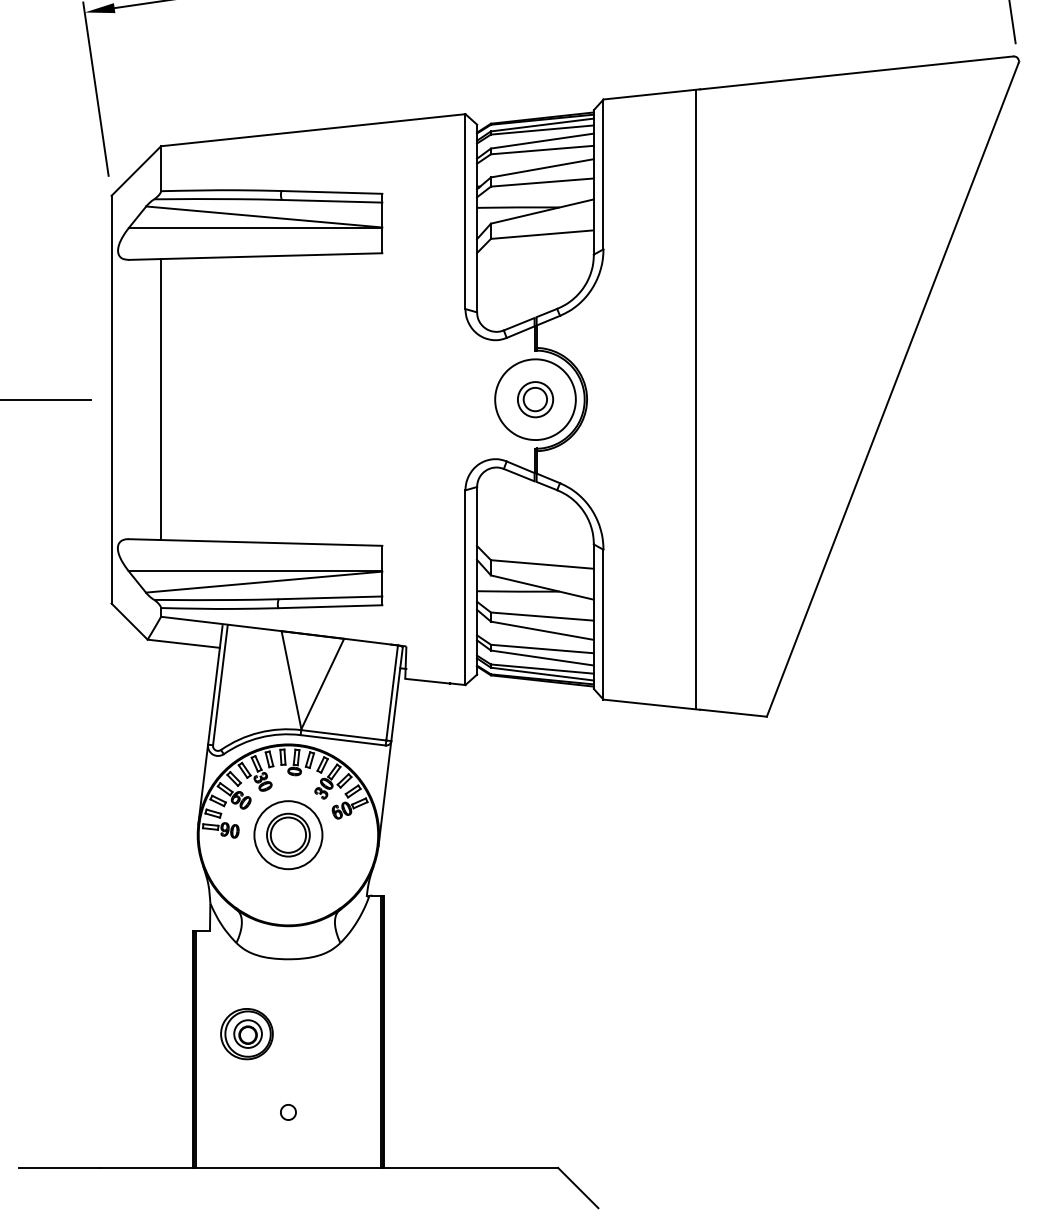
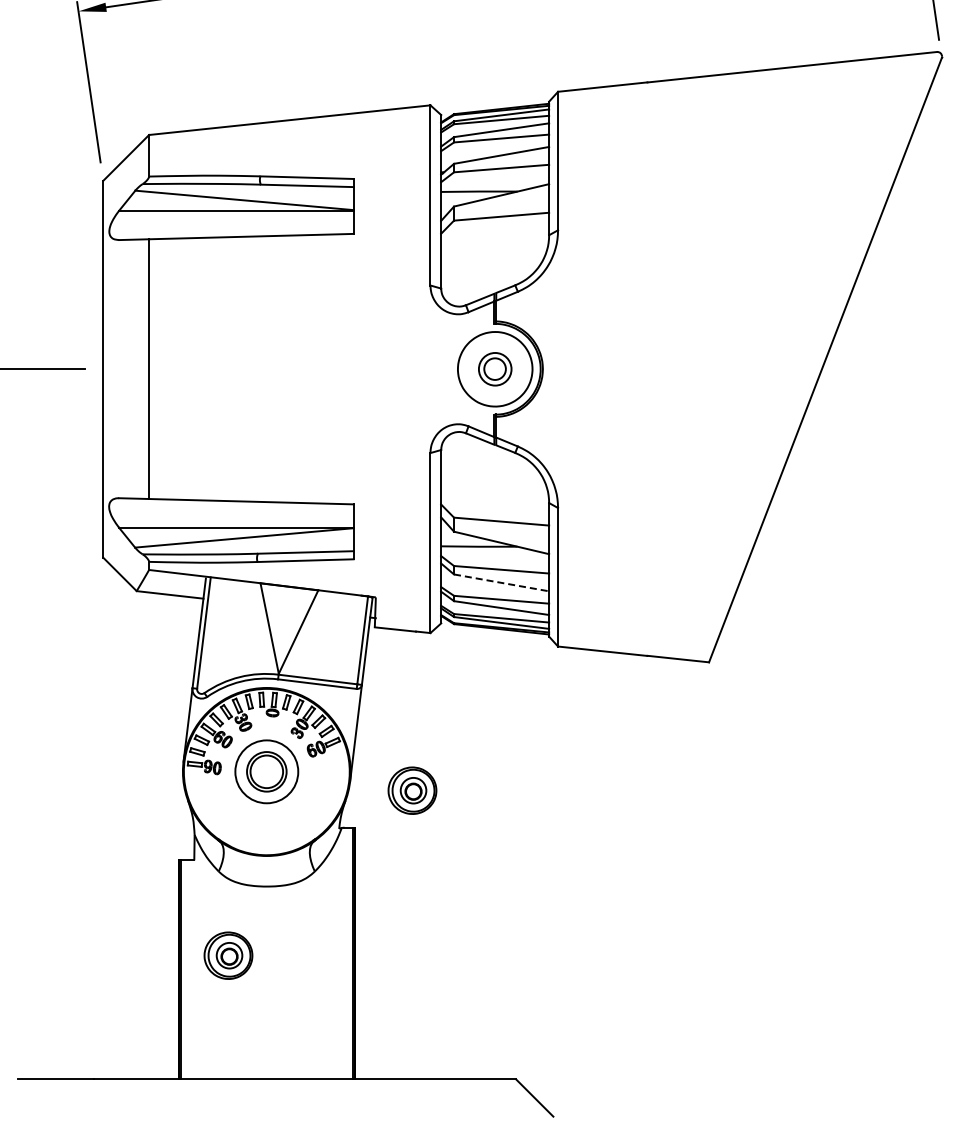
line: (695, 398) -> (643, 368), removed
line: (543, 630) -> (502, 582), solid -> dashed
part: (446, 855) -> (412, 790), added
part: (288, 1111) -> (266, 1027), removed

